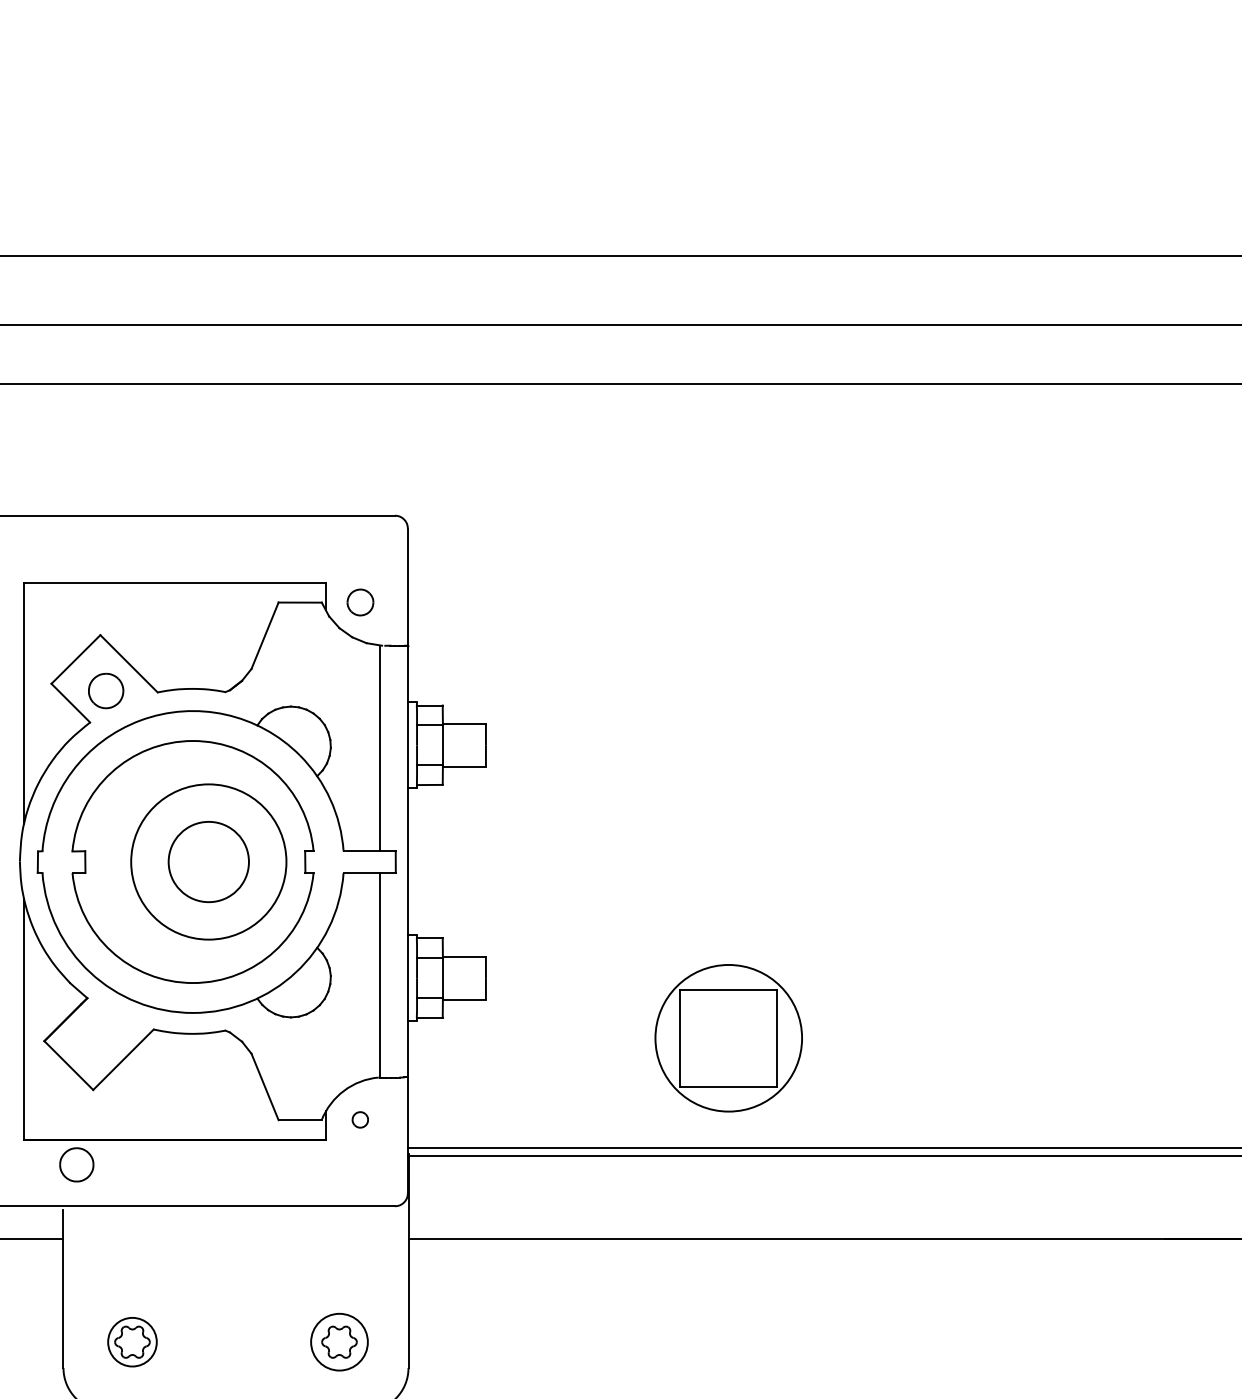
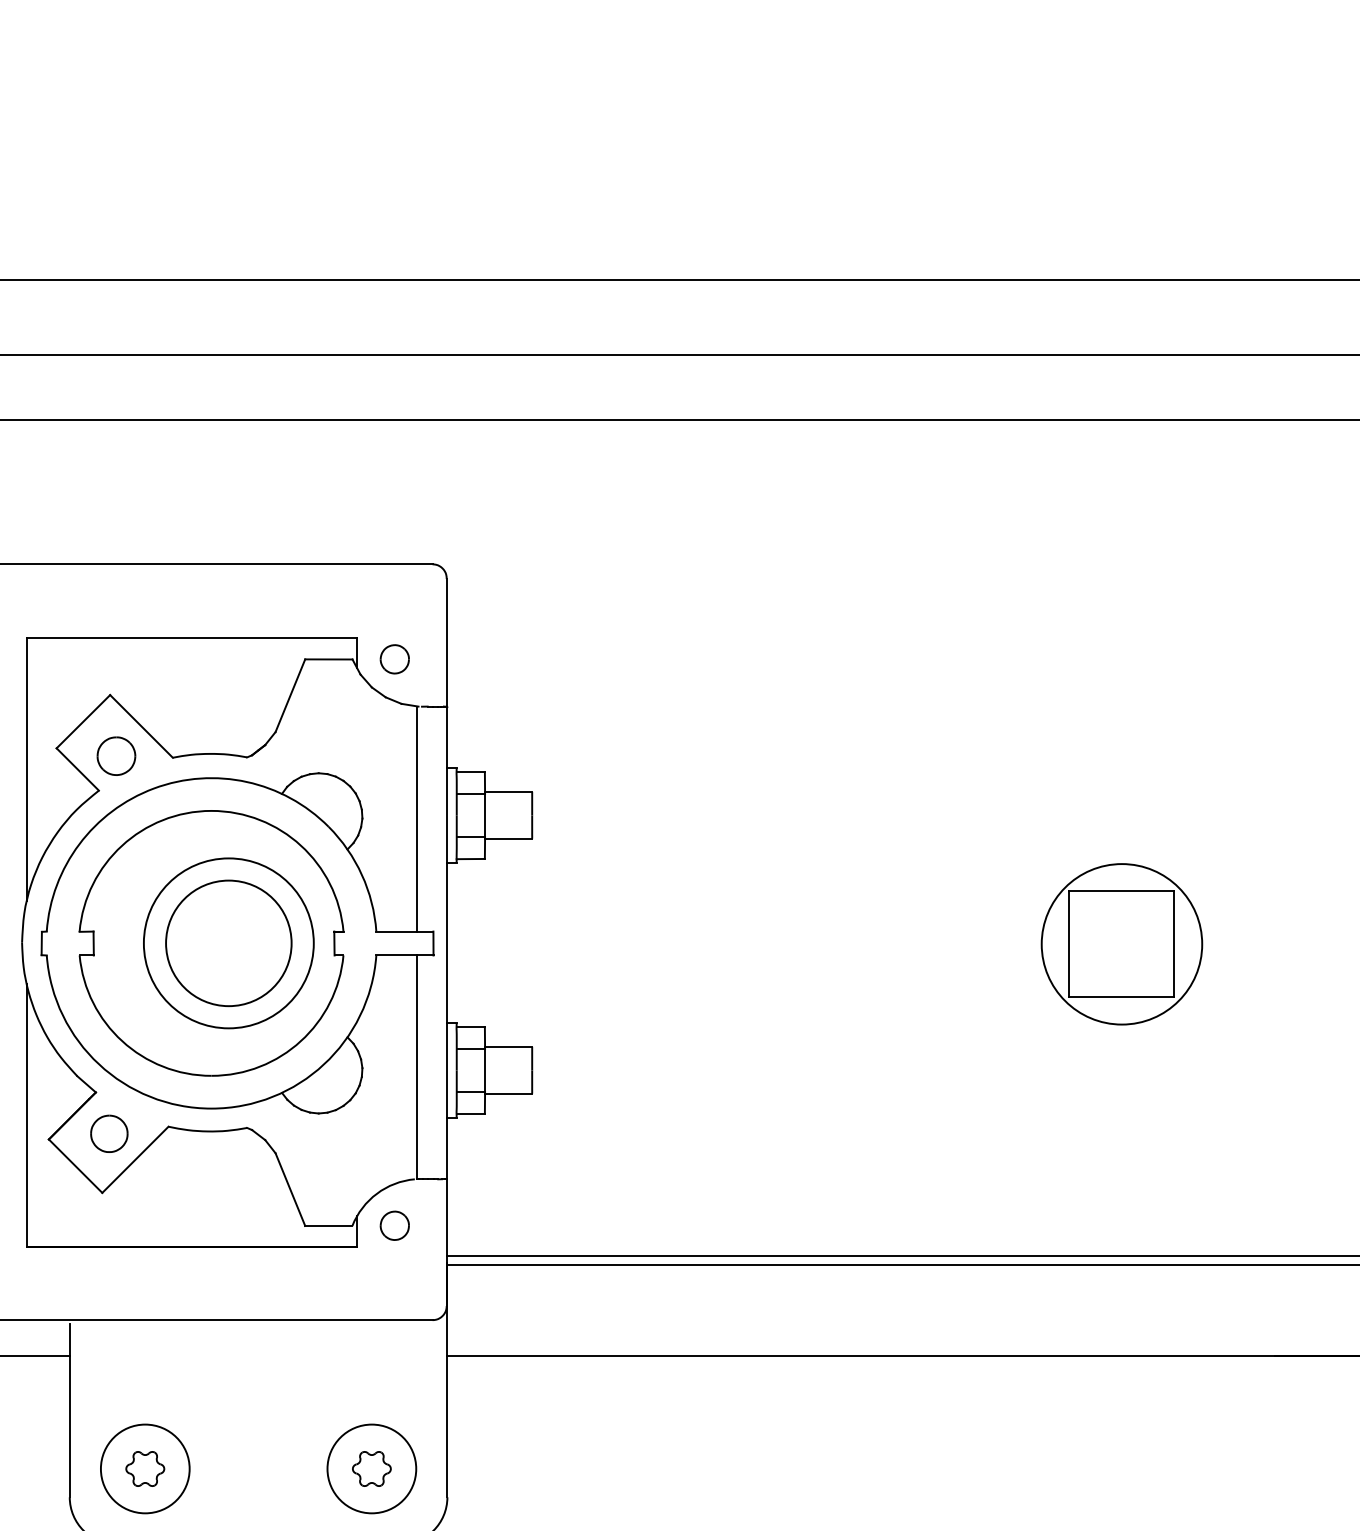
circle: (208, 862) -> (228, 943), size x1.43
part: (728, 1038) -> (1121, 944), moved
part: (360, 1119) -> (394, 1225), size x1.67
part: (76, 1164) -> (109, 1133), moved
circle: (131, 1341) -> (144, 1468), size x1.67
circle: (339, 1341) -> (371, 1468), size x1.43

